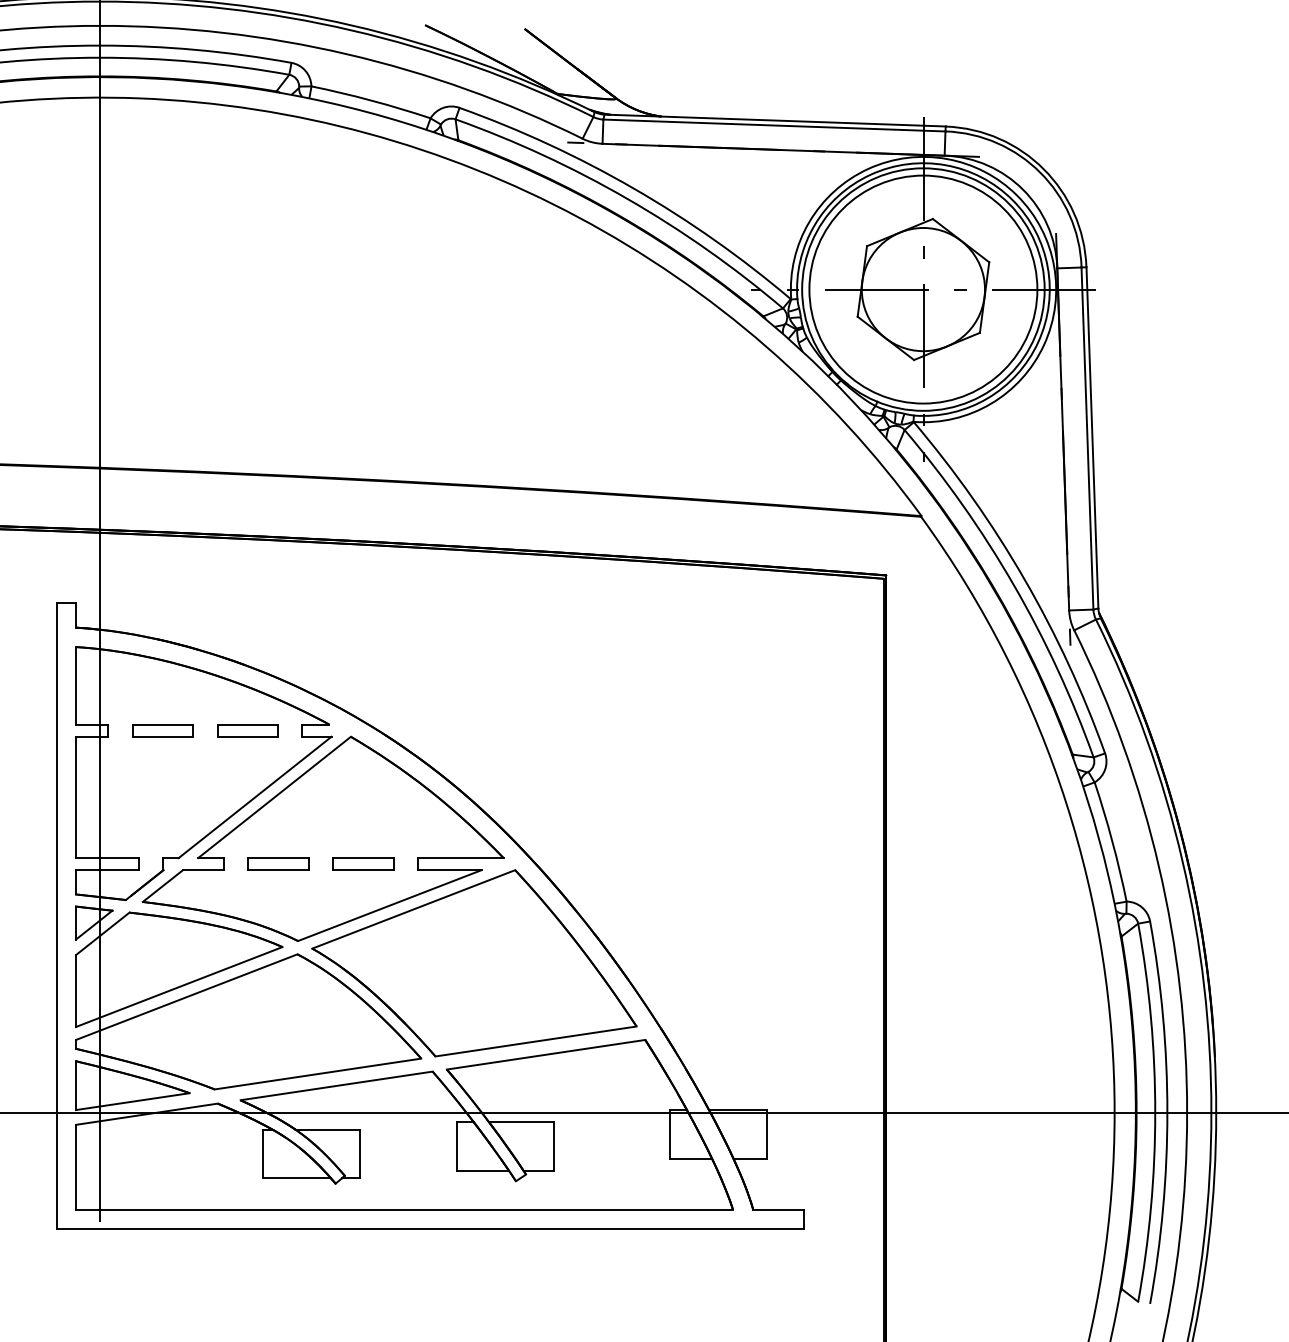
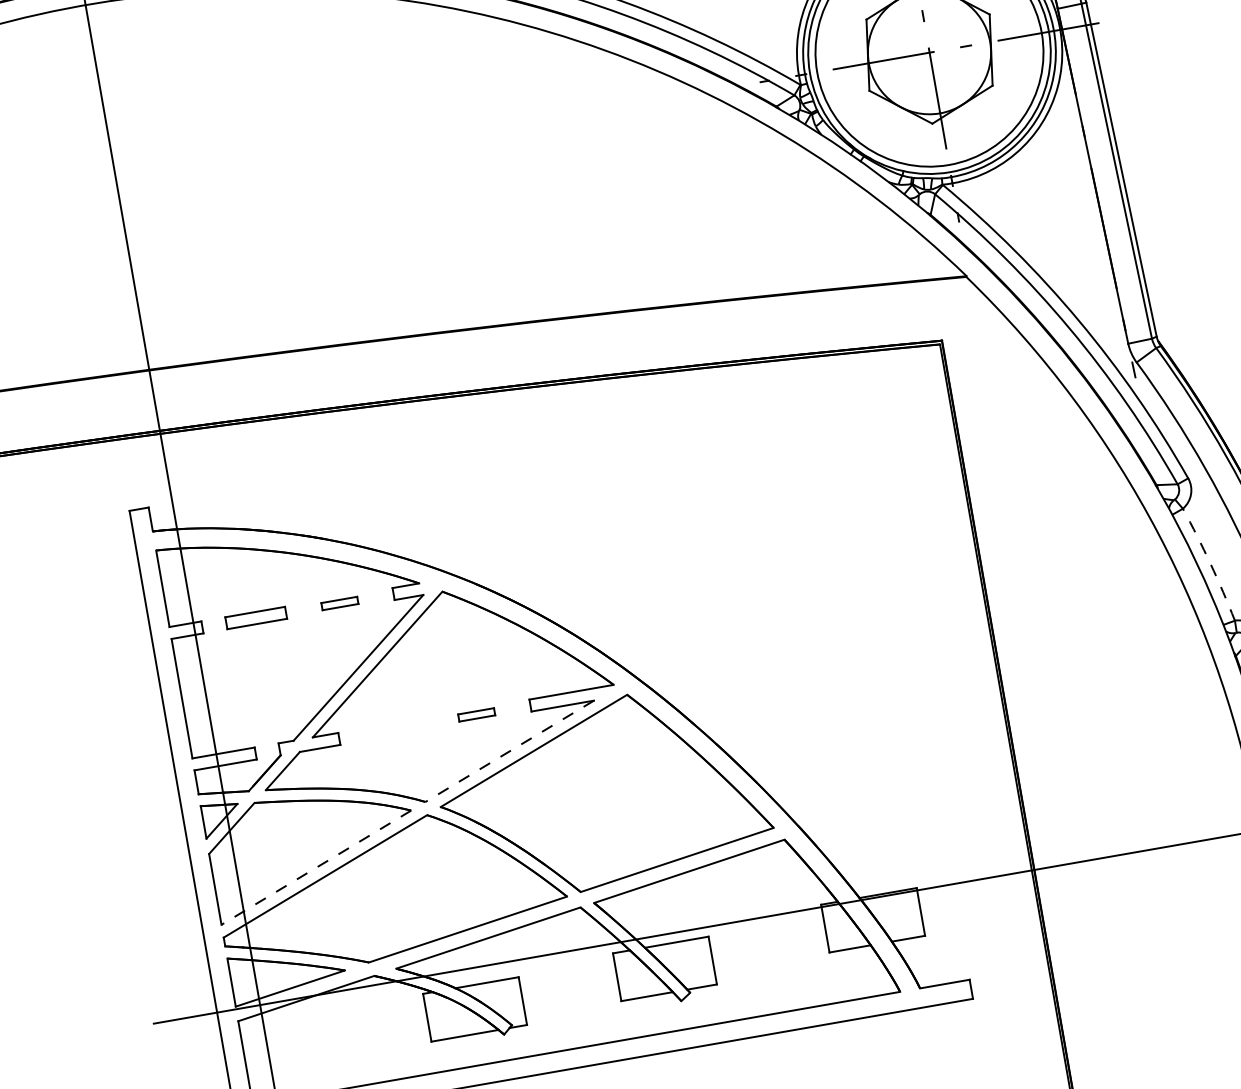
part: (247, 730) -> (339, 603), size x0.6
arc: (1112, 841) -> (1210, 563), solid -> dashed
part: (278, 863) -> (392, 728), removed
part: (363, 863) -> (476, 714), size x0.6
line: (389, 905) -> (509, 751), solid -> dashed
line: (179, 987) -> (316, 868), solid -> dashed

